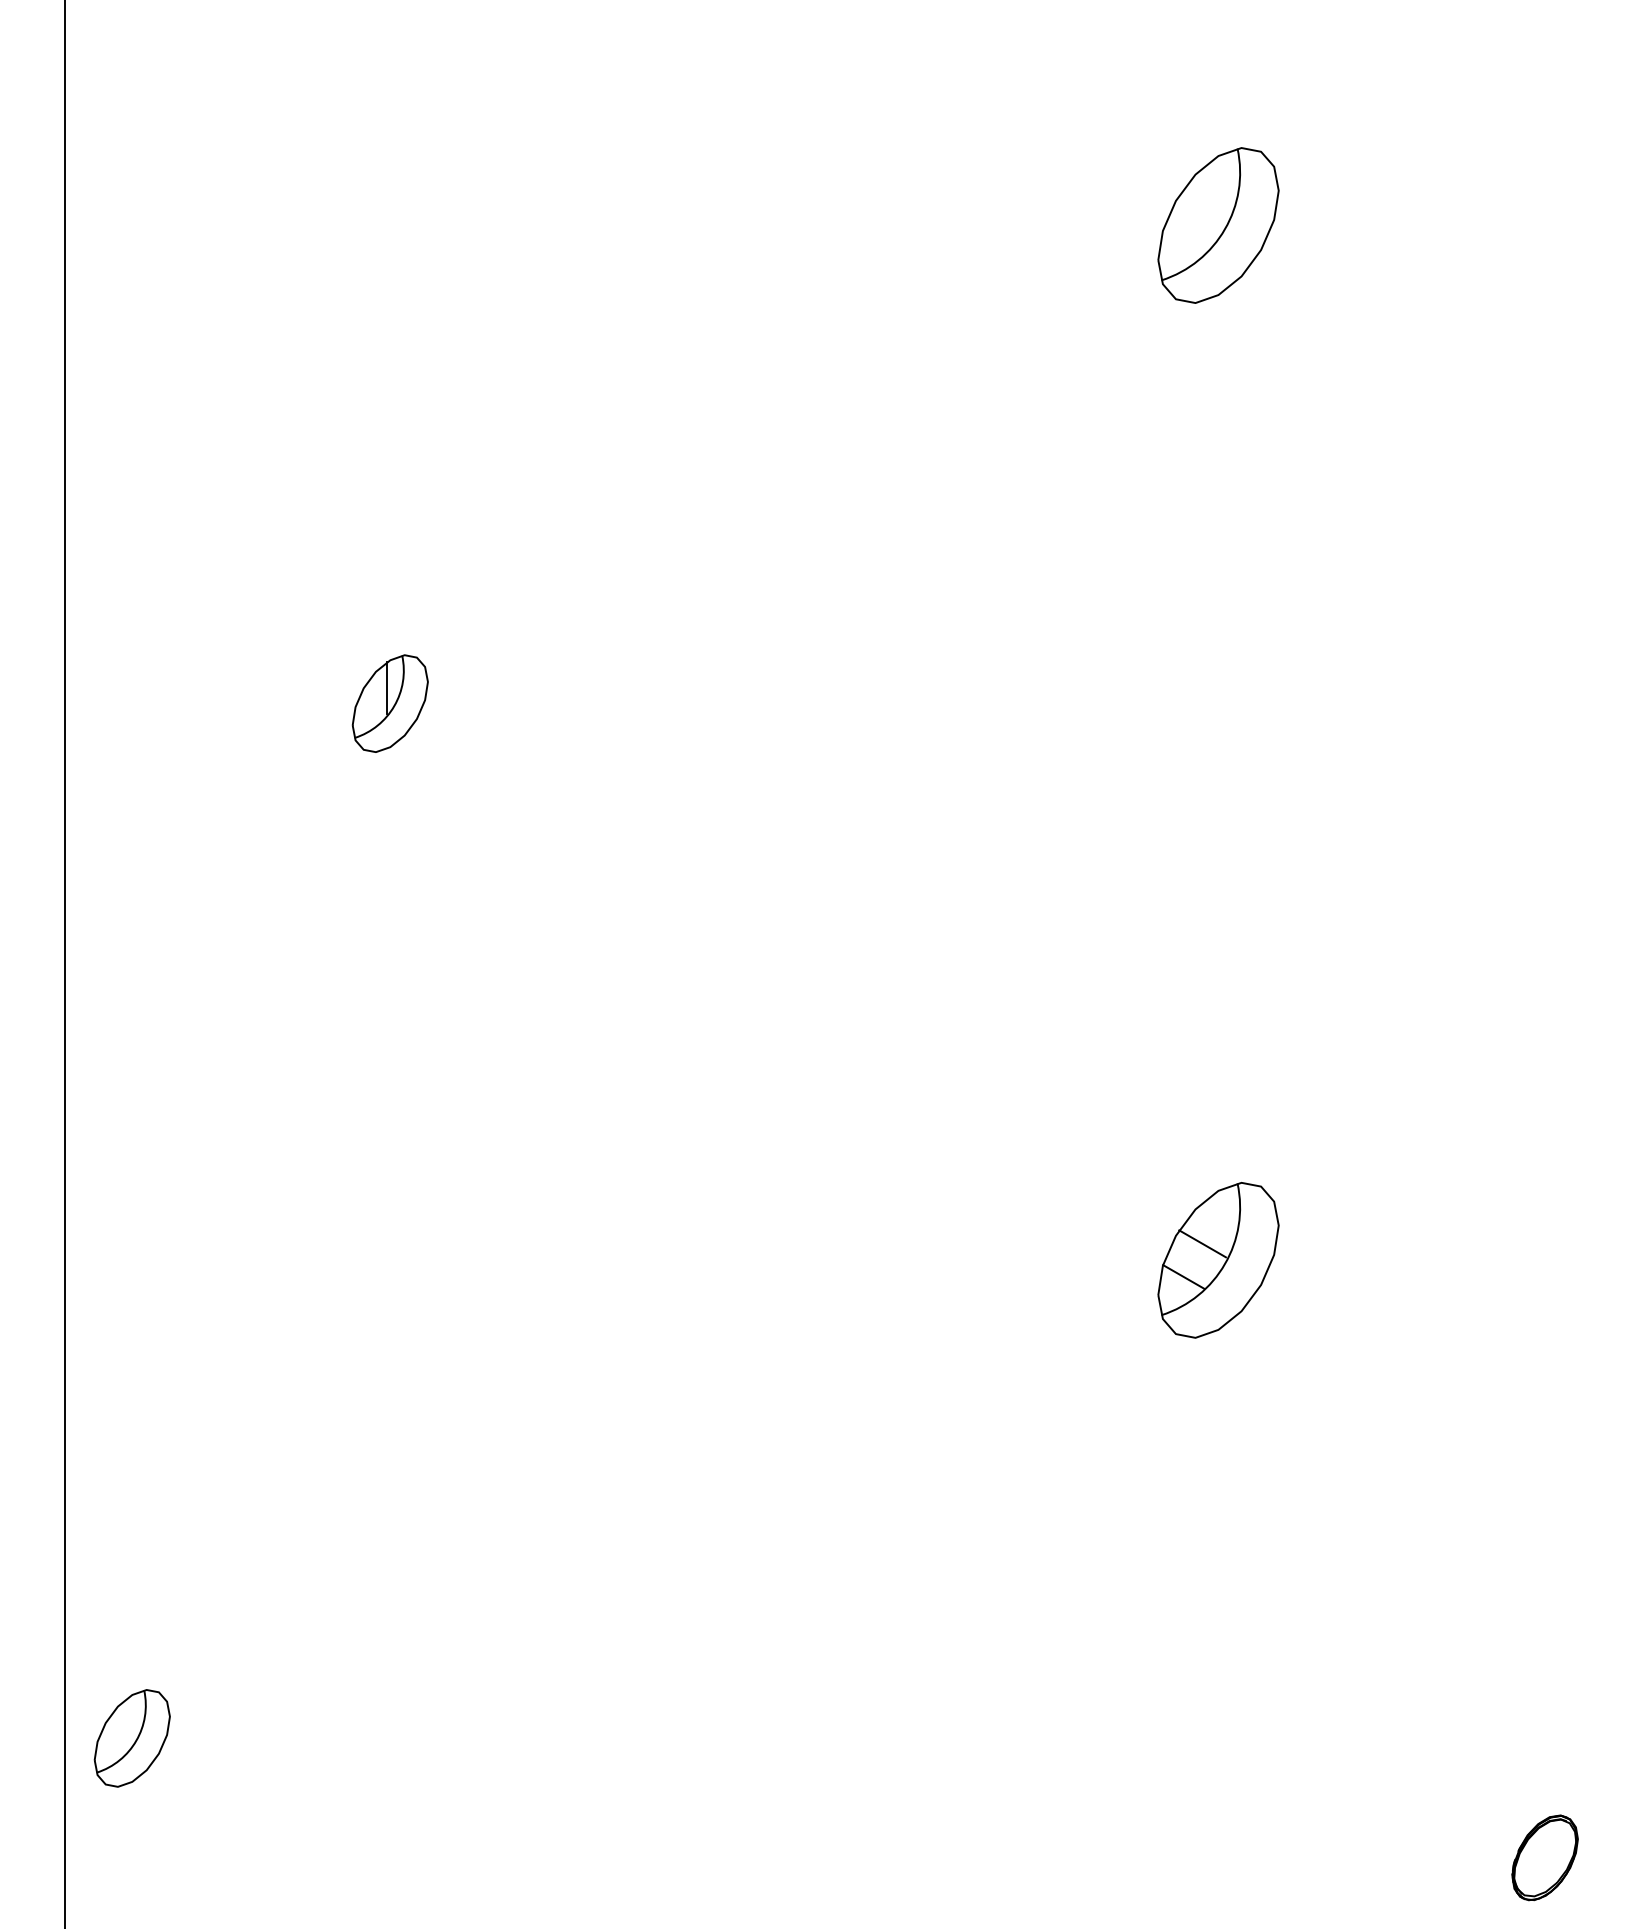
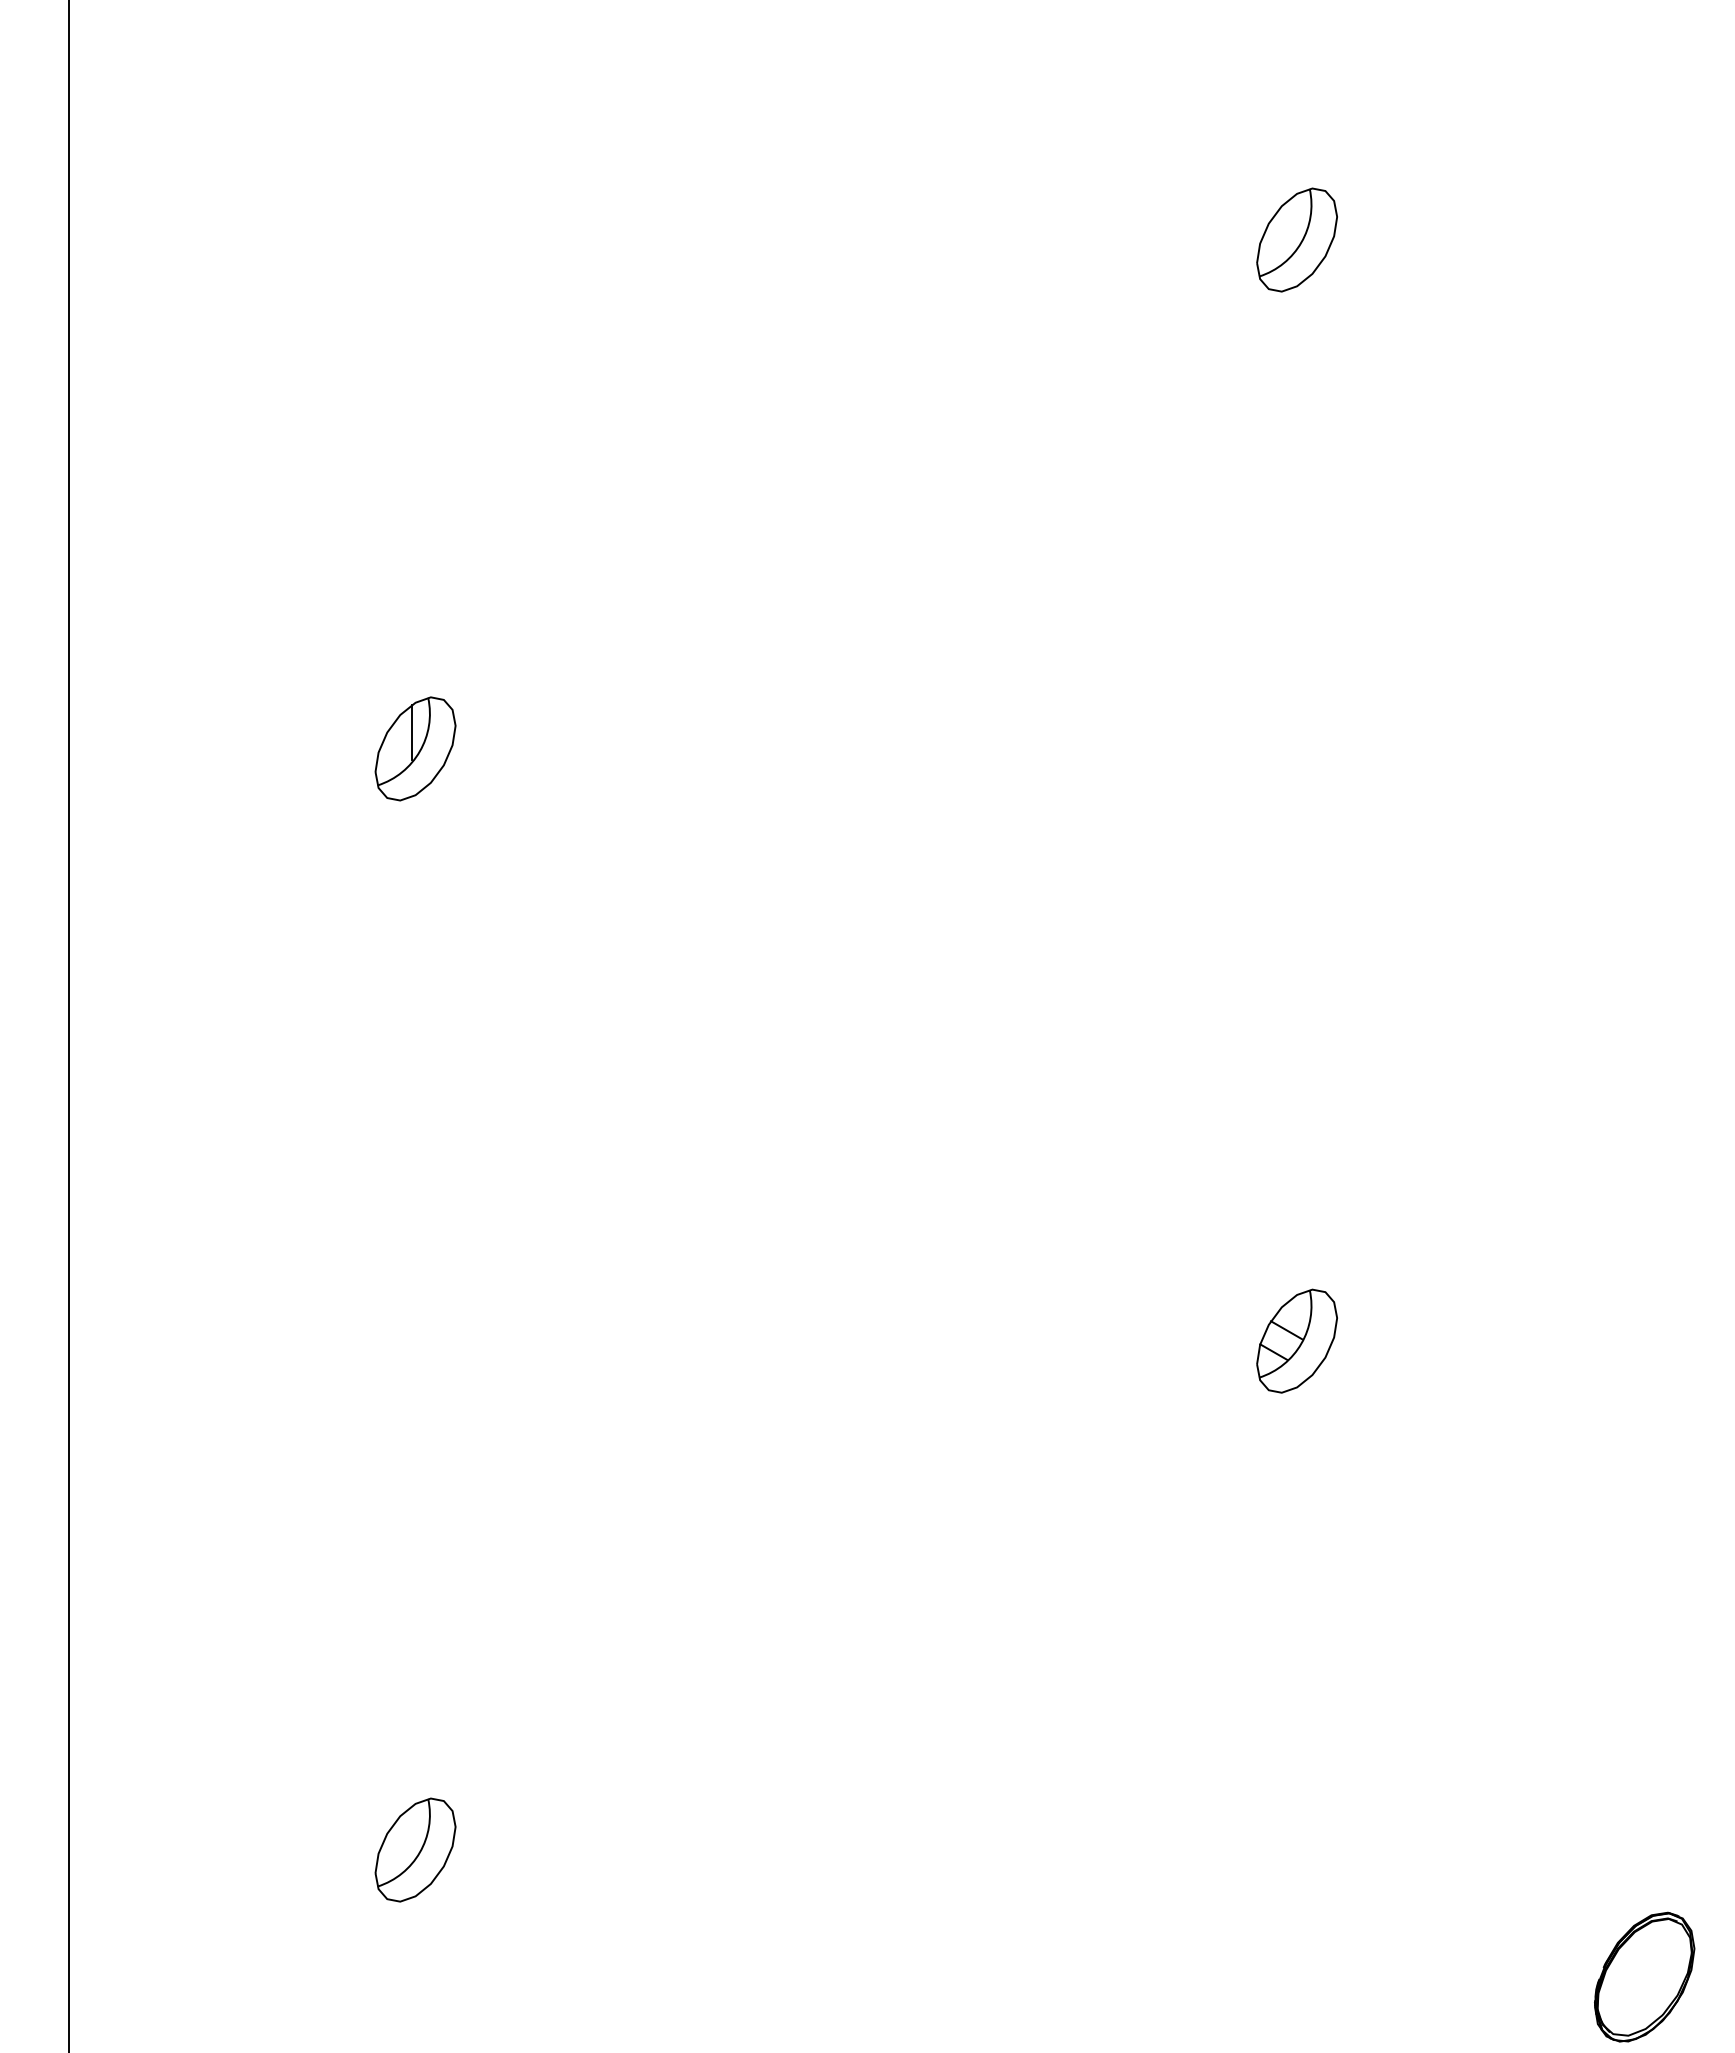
part: (1218, 225) -> (1296, 240), size x0.62
part: (1218, 1259) -> (1296, 1340), size x0.62
part: (131, 1738) -> (414, 1850), moved
part: (1544, 1857) -> (1643, 1976), size x1.43

